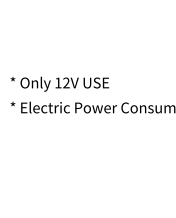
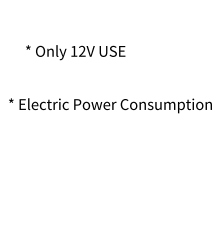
text: (59, 84) -> (75, 52), moved

